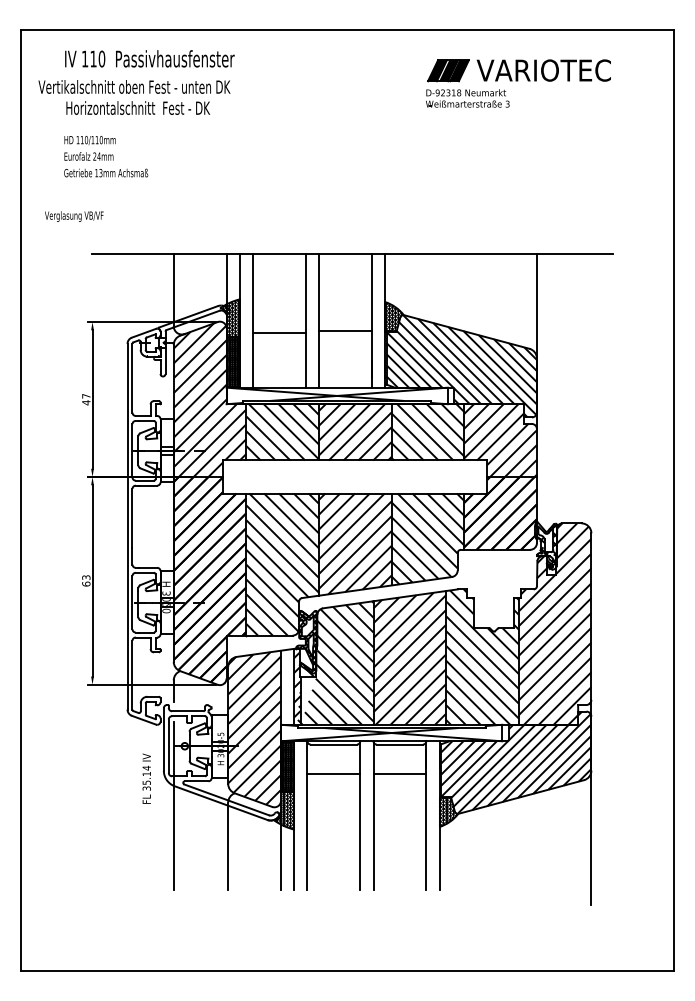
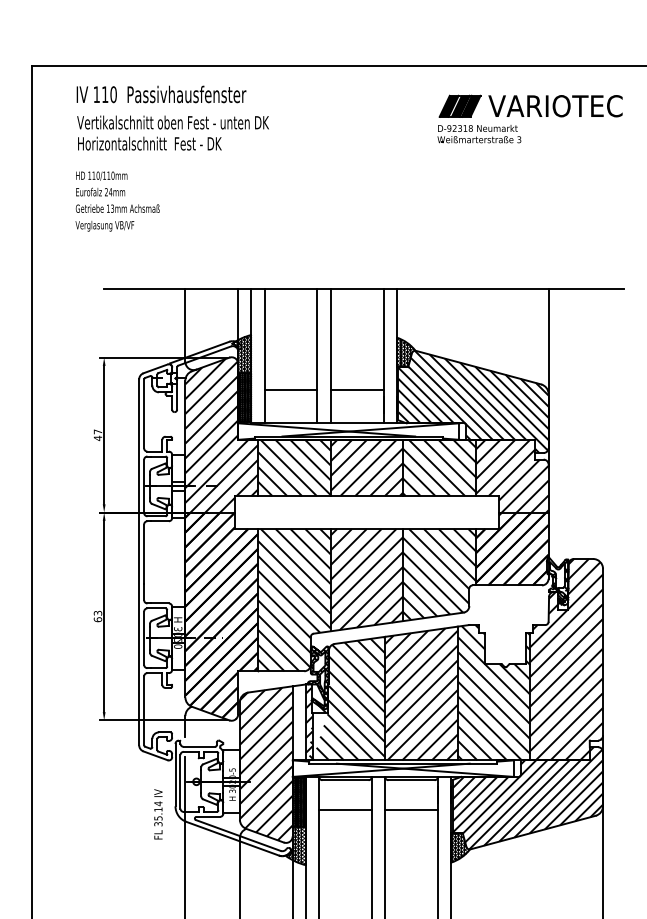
text: (134, 86) -> (173, 122), moved
text: (74, 216) -> (105, 226), moved
line: (345, 330) -> (357, 390), moved
line: (278, 332) -> (290, 390), moved

